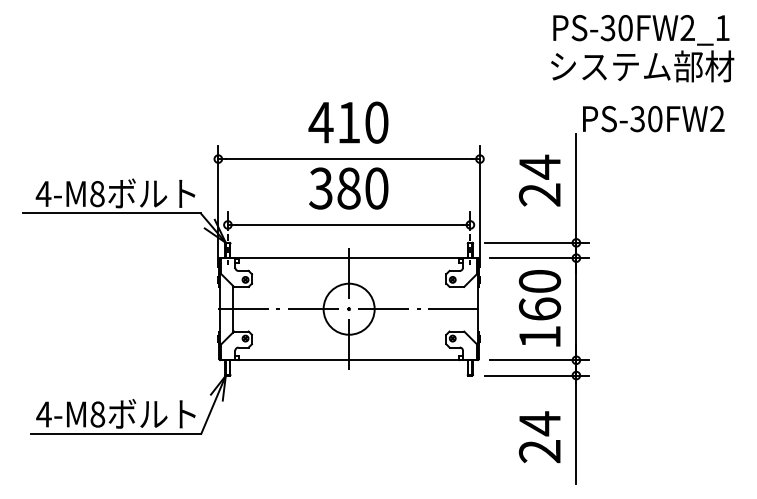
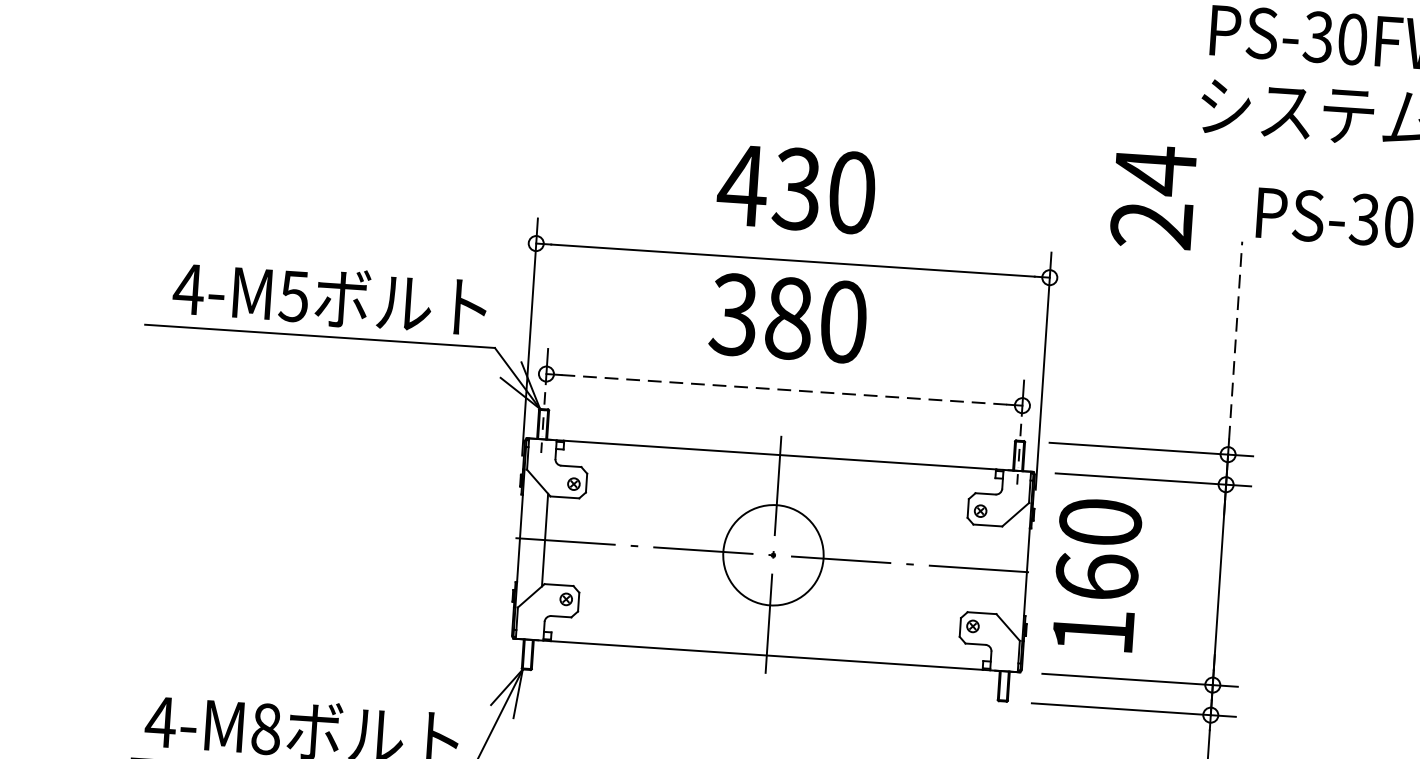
text: (348, 122) -> (796, 188), 410 -> 430
text: (539, 180) -> (1152, 196), moved
line: (576, 184) -> (1235, 340), solid -> dashed
text: (96, 194) -> (292, 297), 4-M8 -> 4-M5
line: (349, 224) -> (785, 389), solid -> dashed
text: (539, 308) -> (1096, 575), moved

